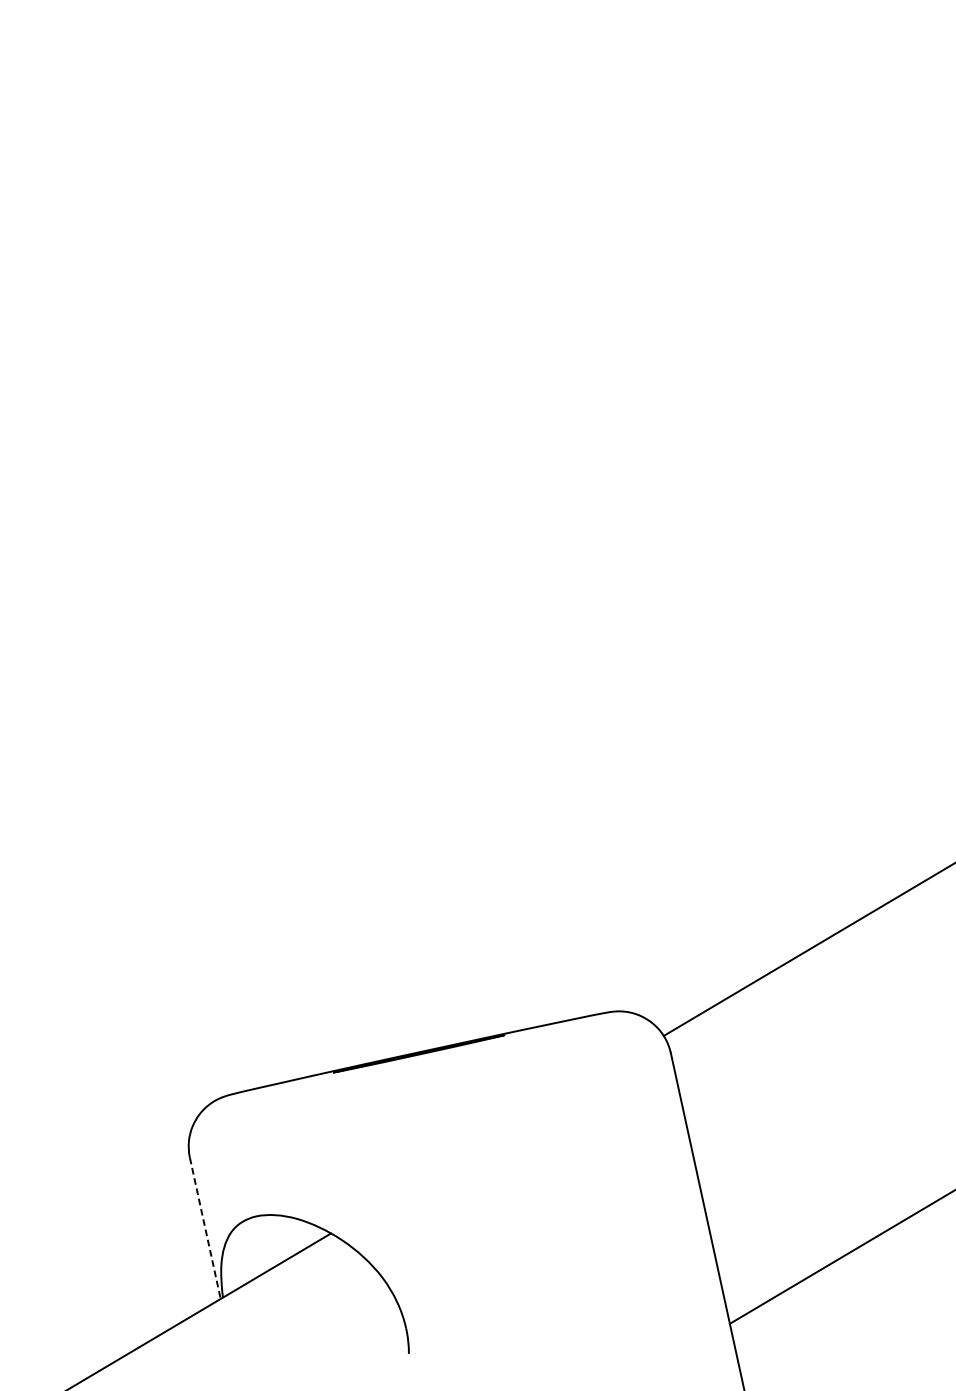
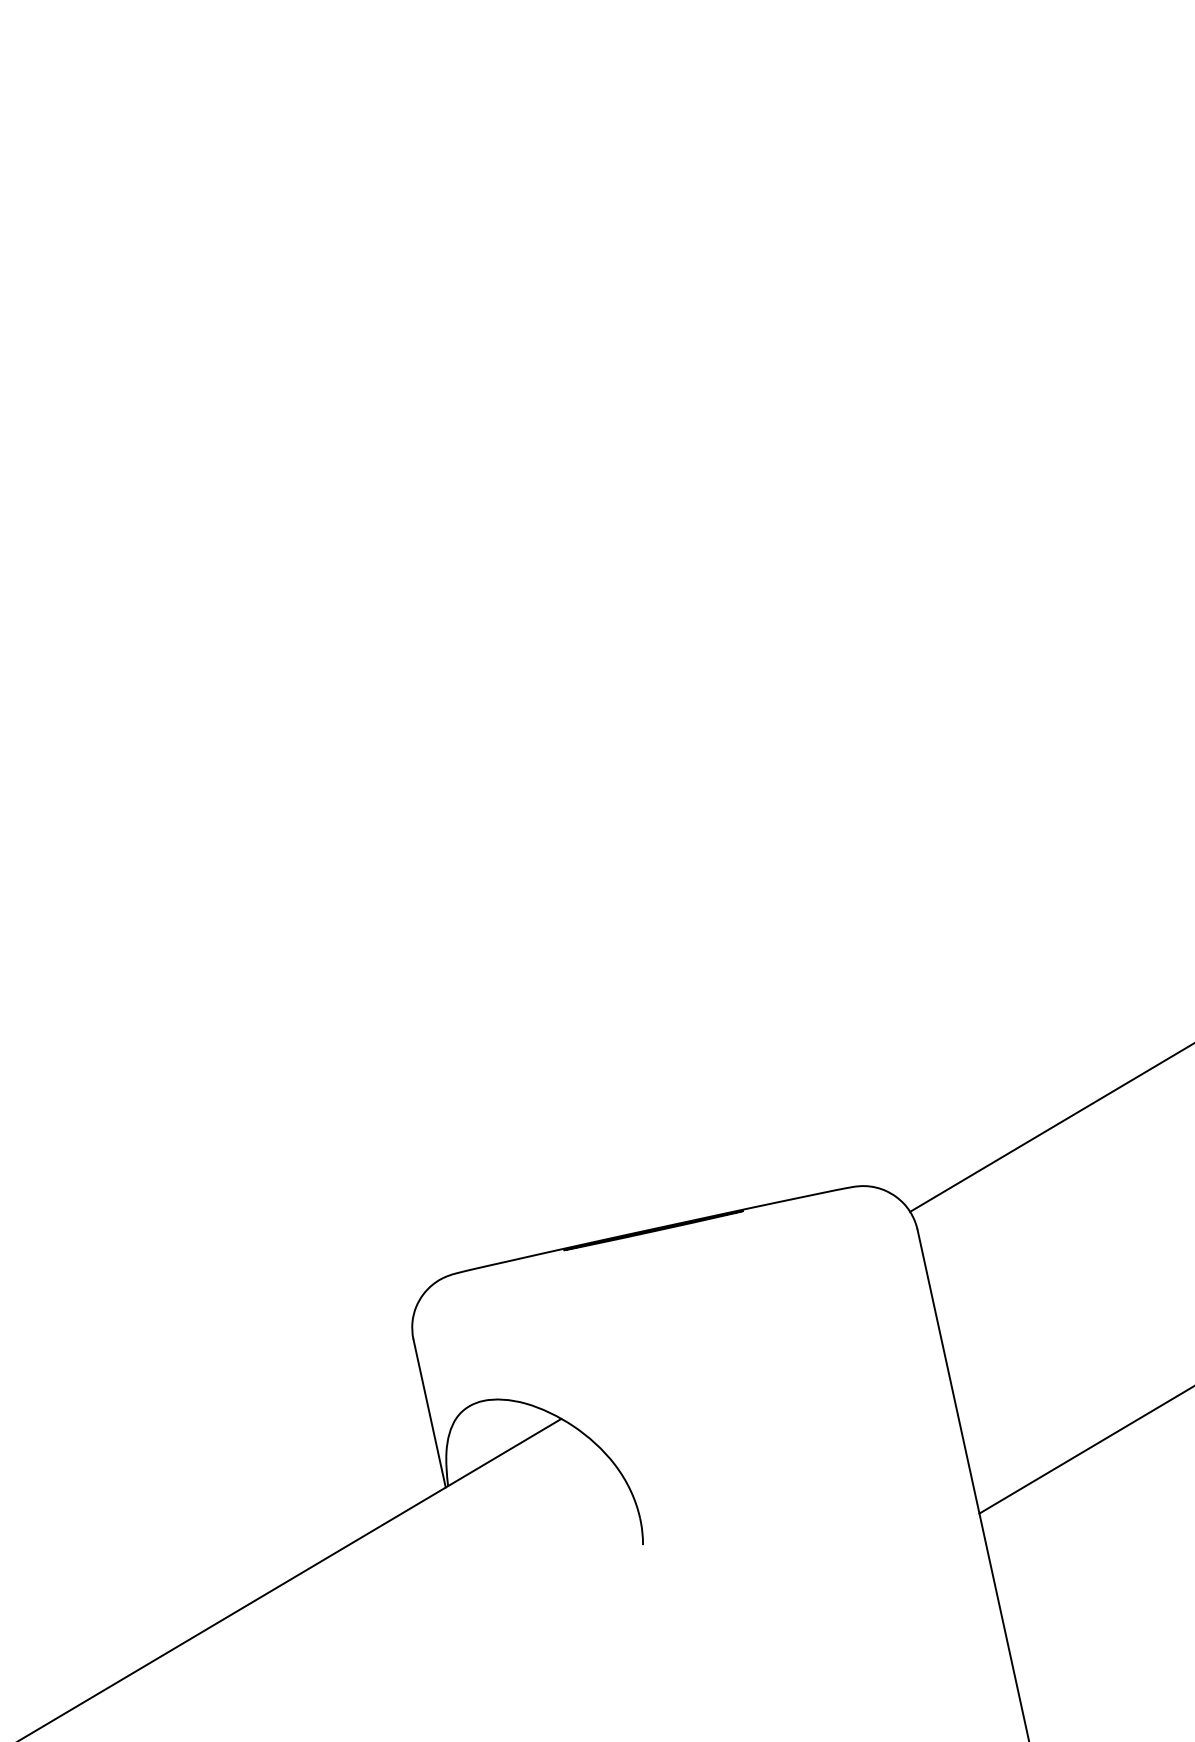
line: (205, 1228) -> (429, 1413), dashed -> solid

